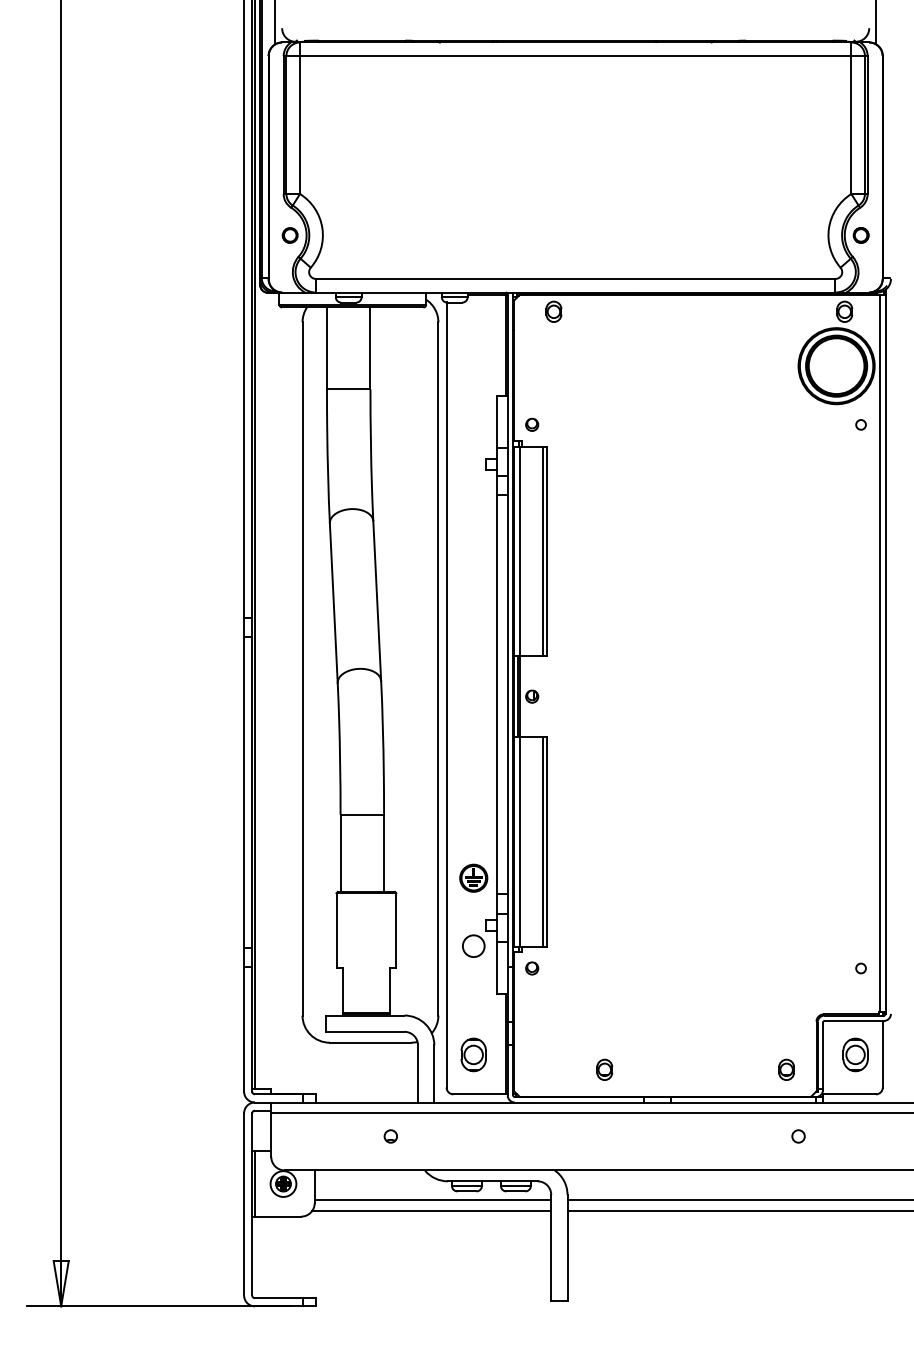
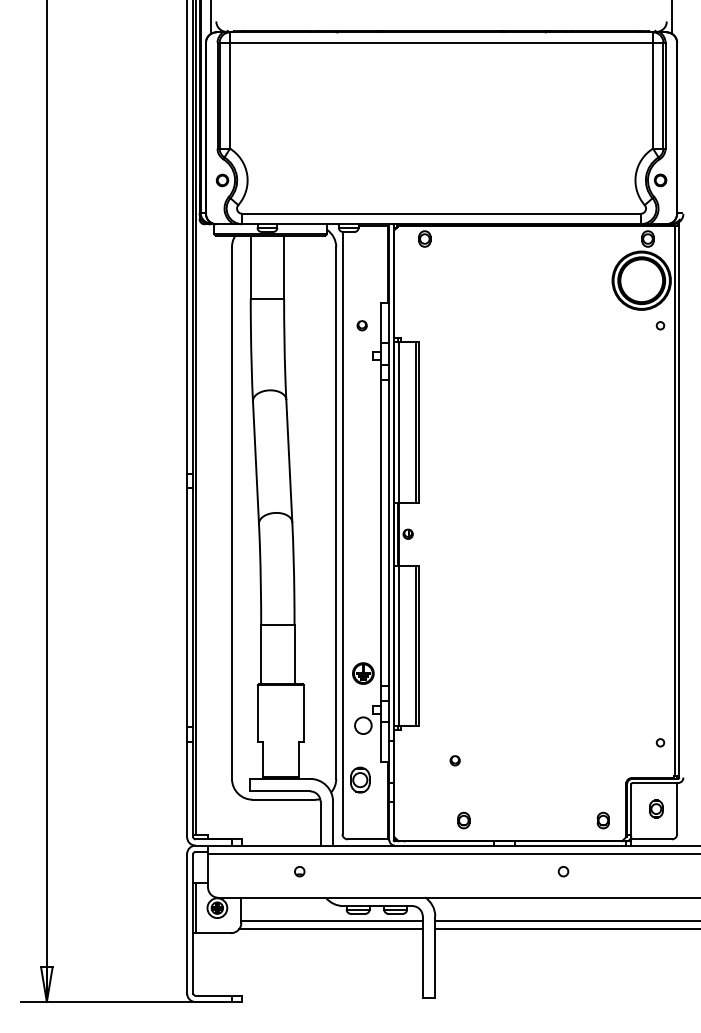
part: (531, 424) -> (361, 325), moved
part: (531, 968) -> (454, 760), moved
part: (473, 1054) -> (360, 779), moved
part: (855, 1054) -> (656, 808), size x0.7
circle: (798, 1136) -> (563, 871), moved

